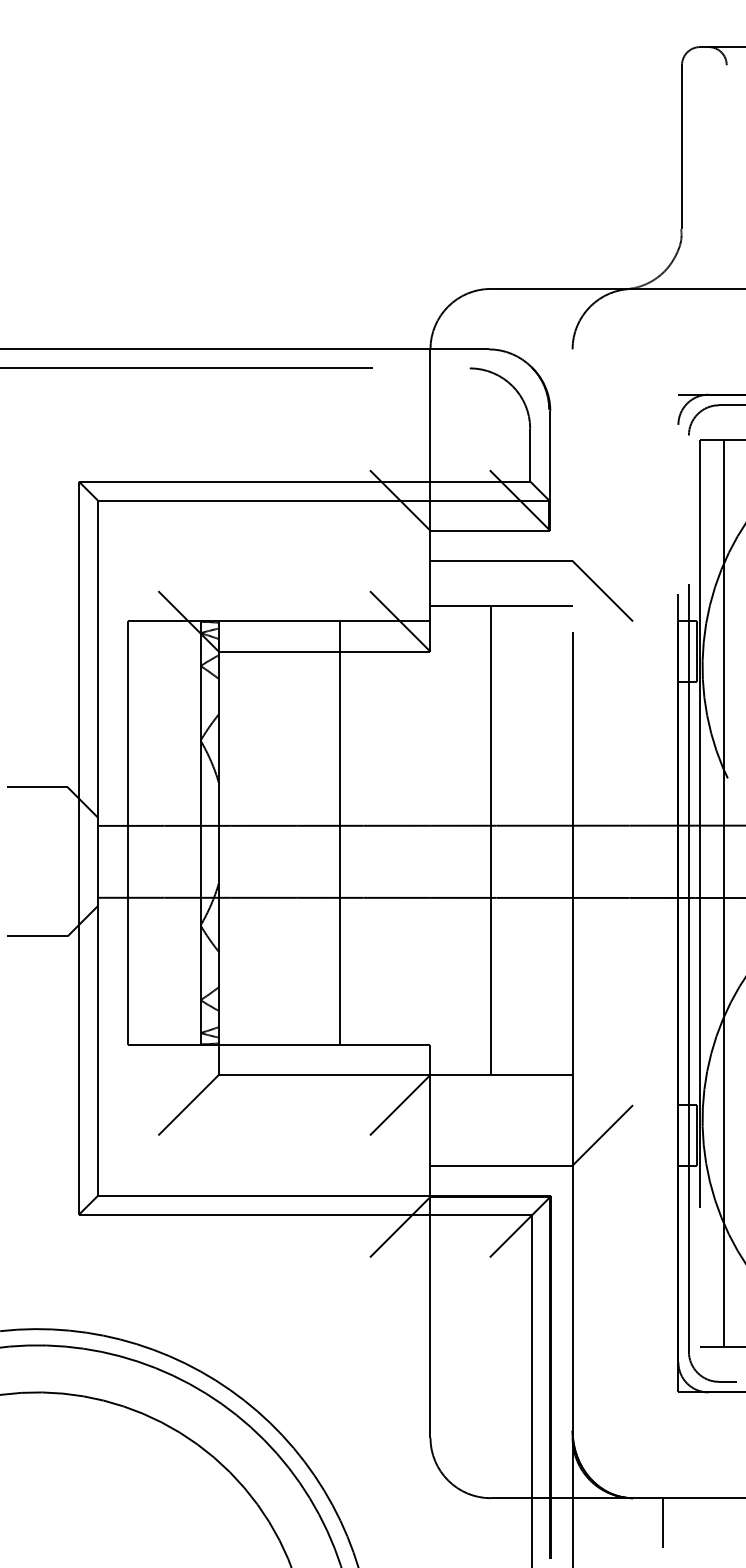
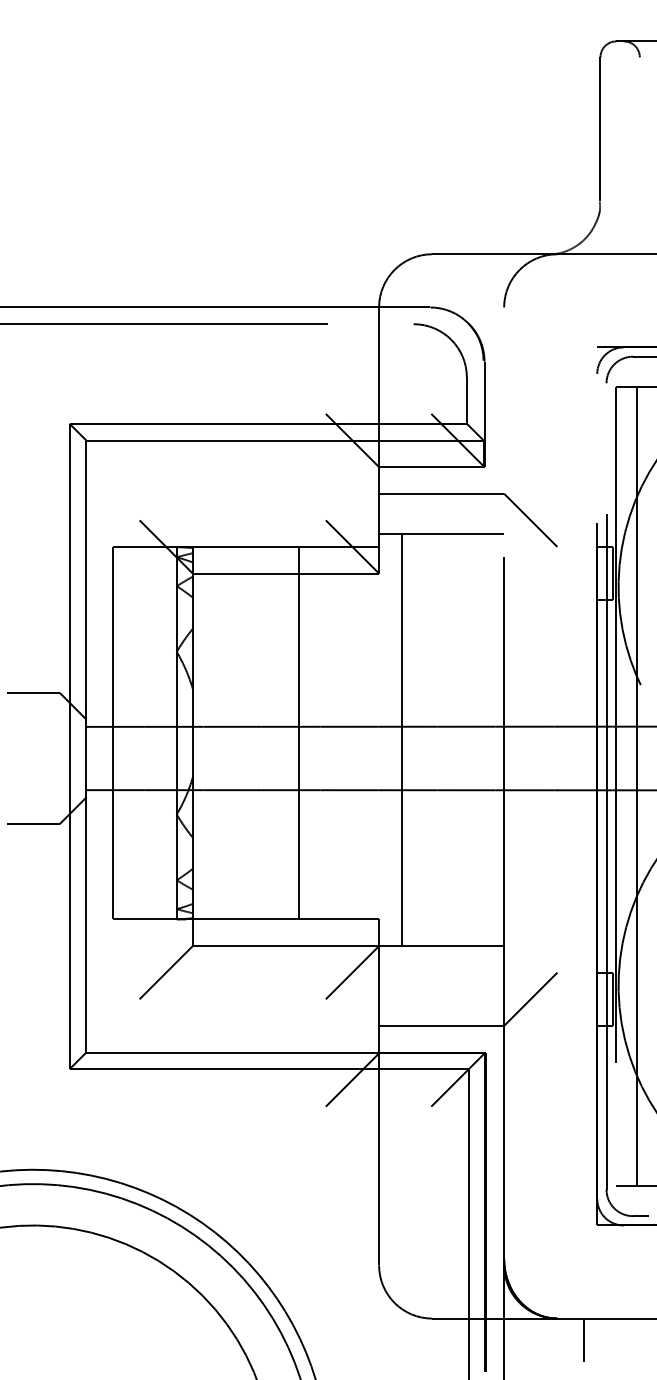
line: (491, 840) -> (401, 739), moved

